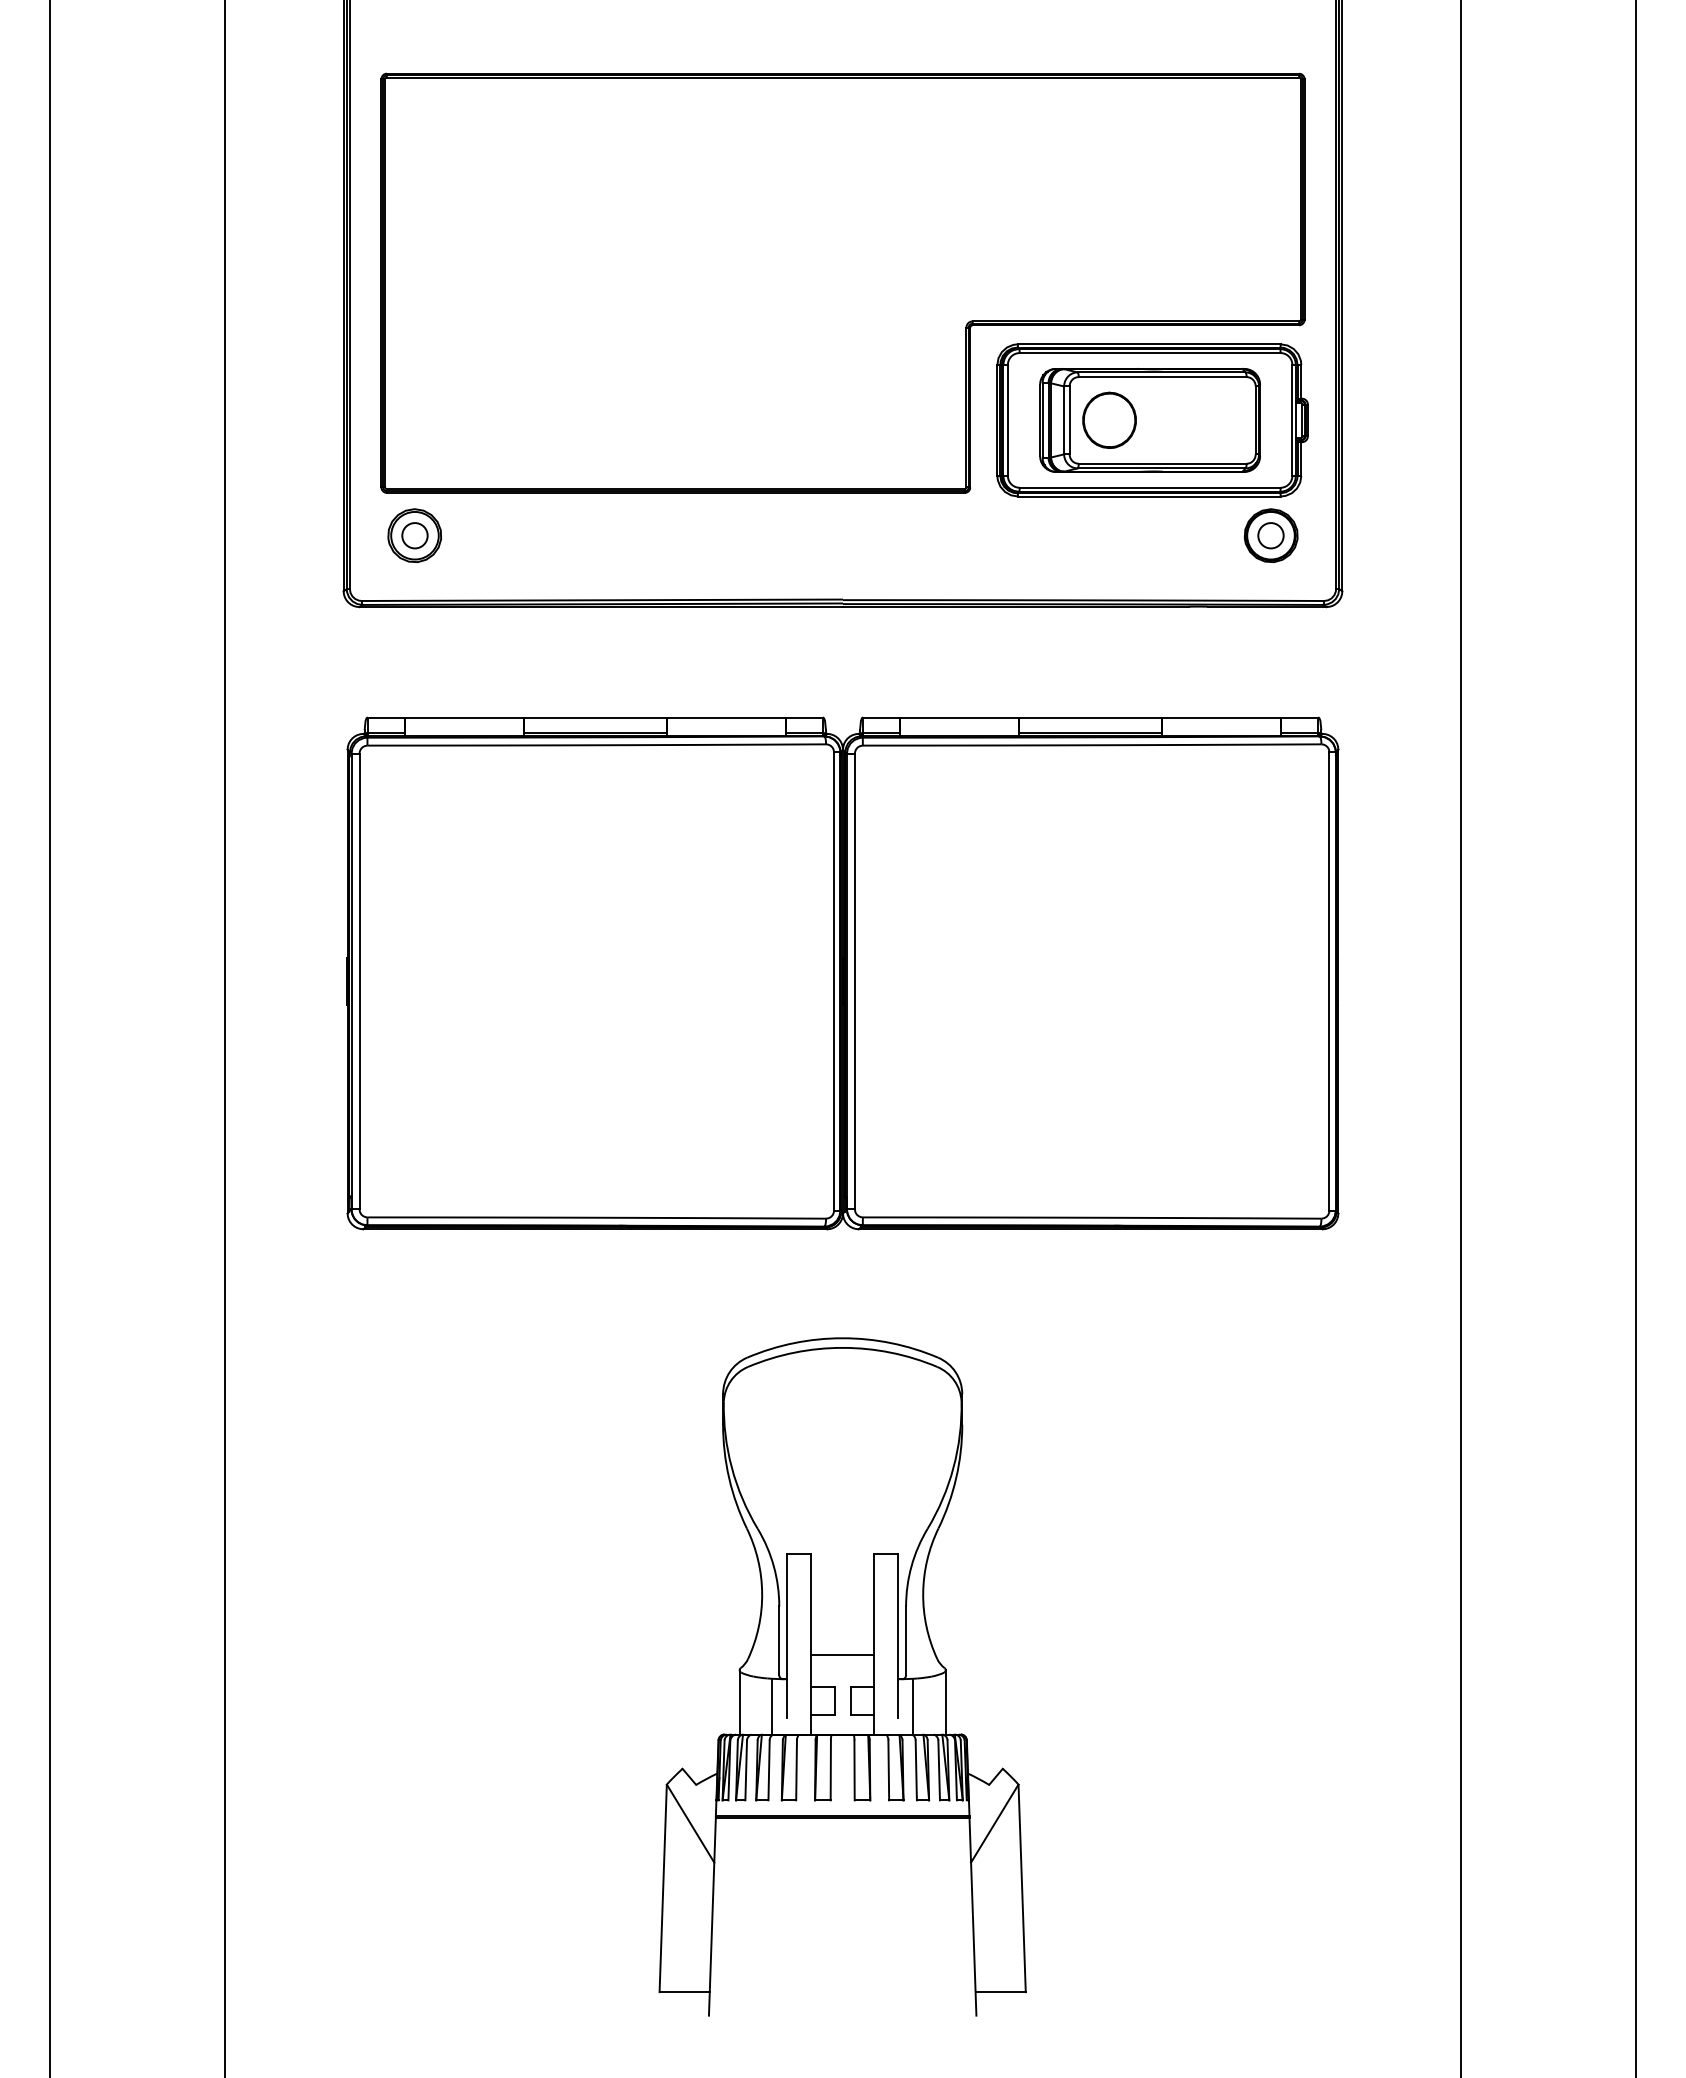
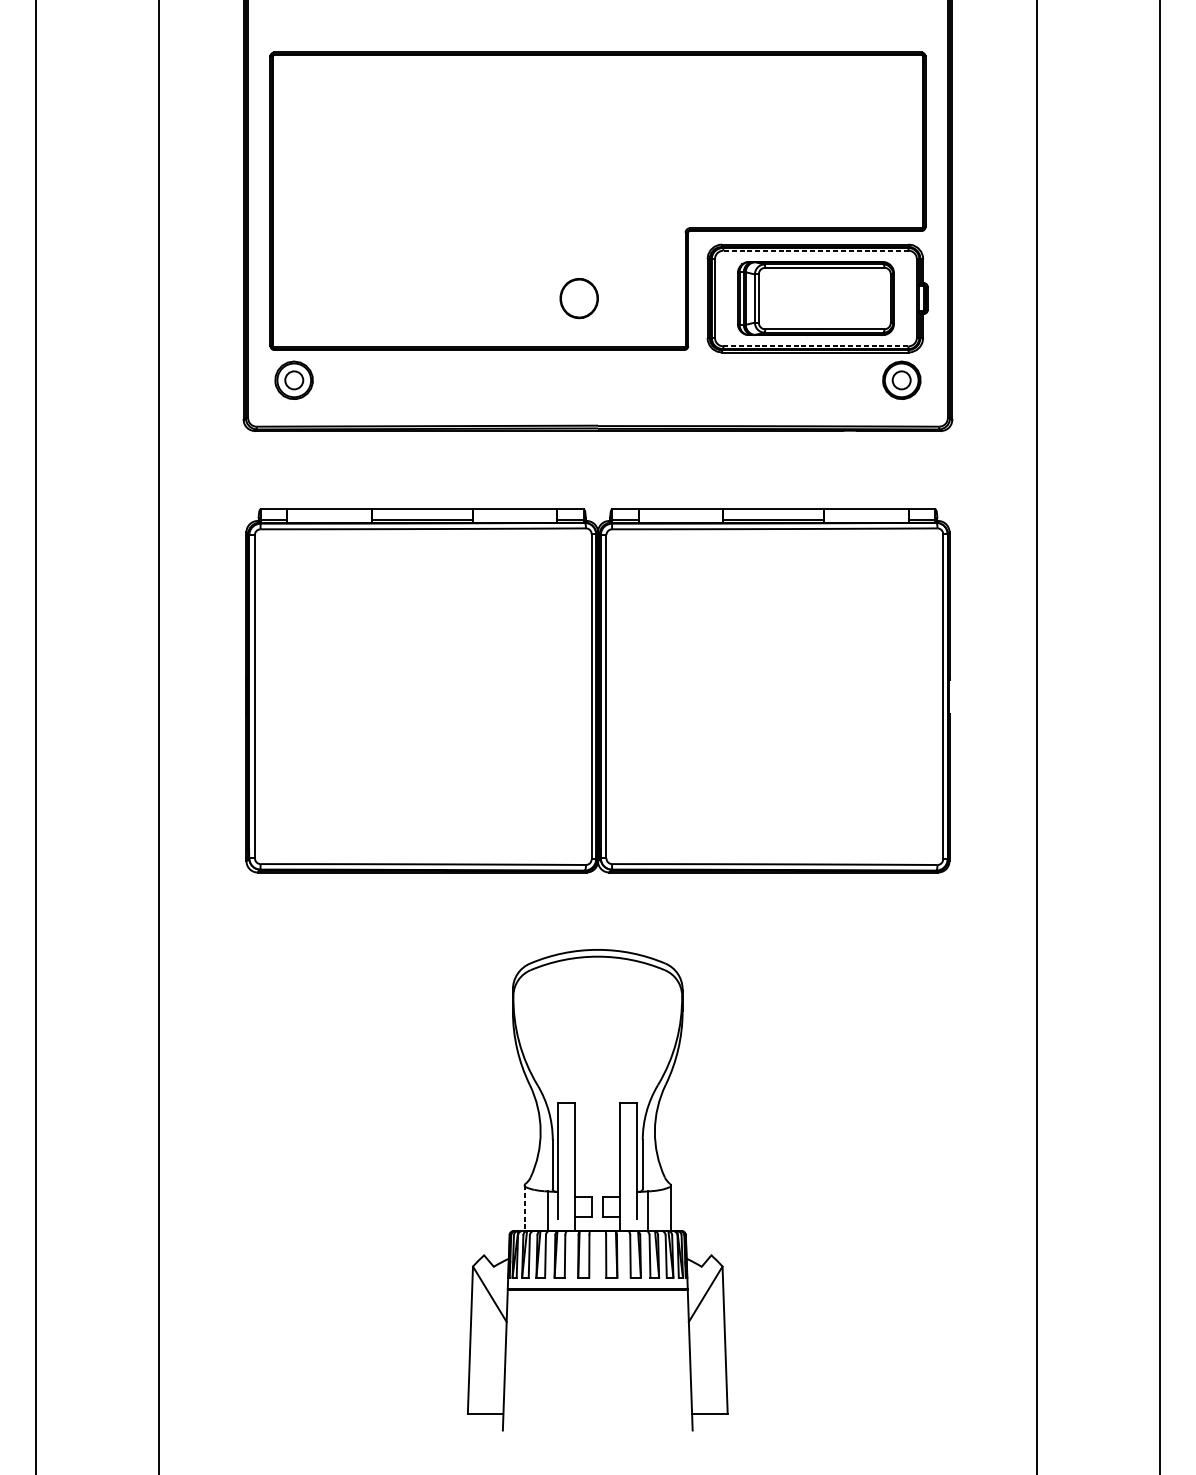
line: (1149, 353) -> (815, 251), solid -> dashed
part: (1109, 419) -> (579, 297), moved
line: (1150, 487) -> (816, 346), solid -> dashed
line: (842, 1655) -> (597, 1174), removed
line: (739, 1702) -> (524, 1208), solid -> dashed

